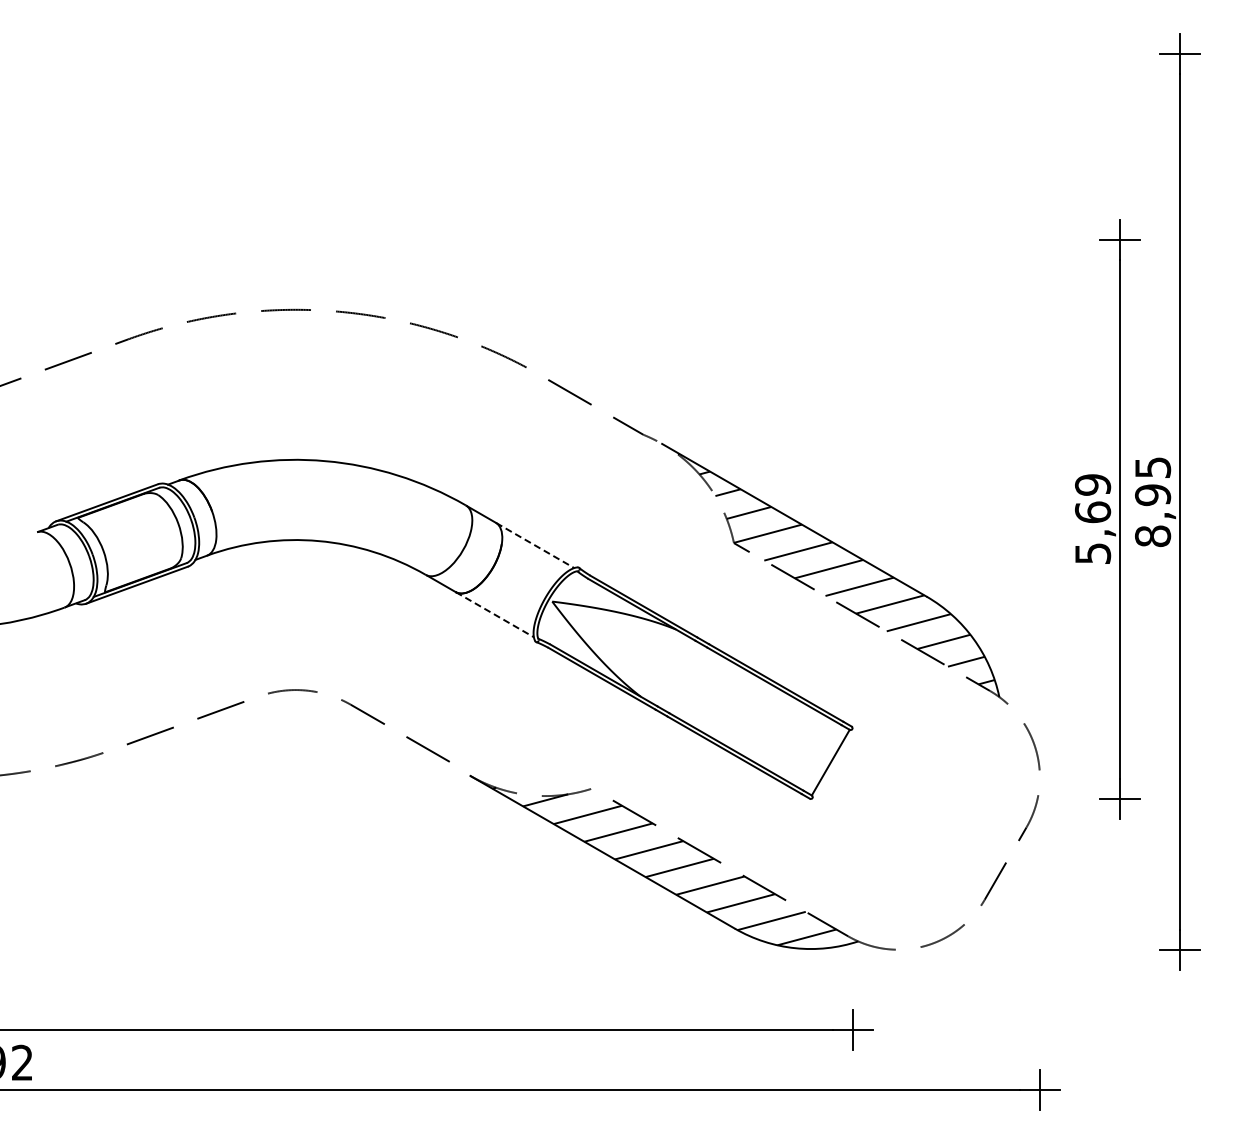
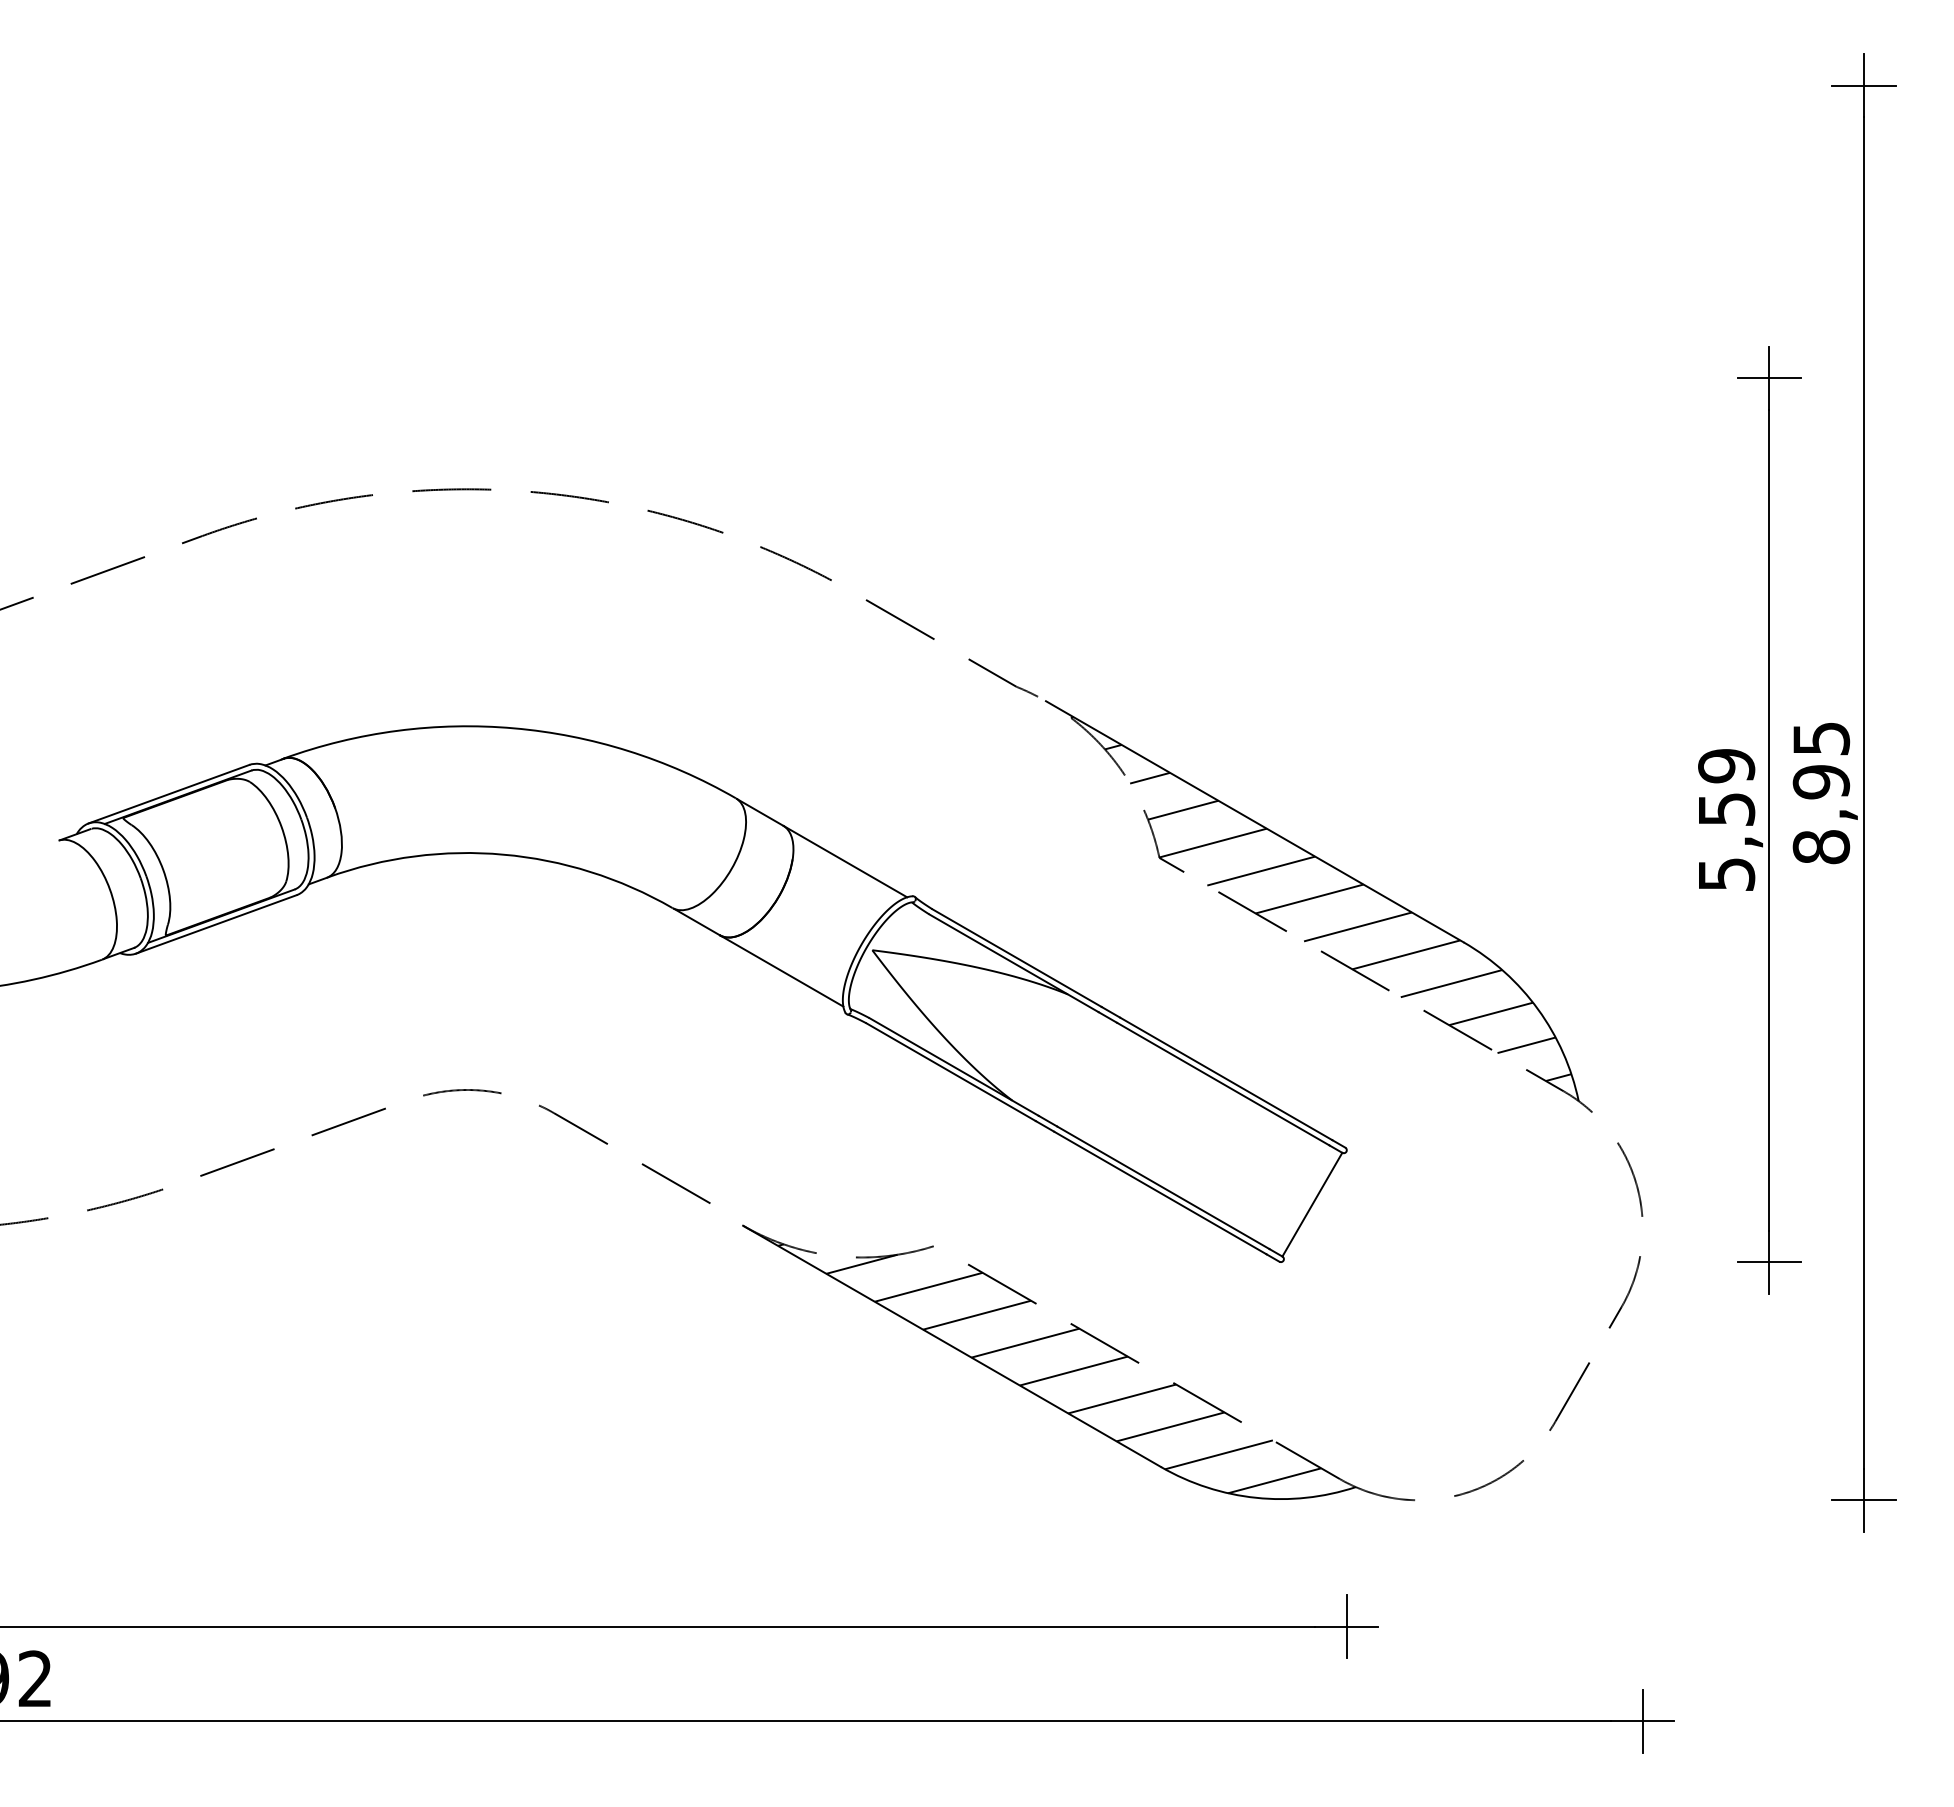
text: (1093, 512) -> (1727, 809), 5,69 -> 5,59
line: (535, 545) -> (845, 861), dashed -> solid
line: (495, 614) -> (782, 970), dashed -> solid

